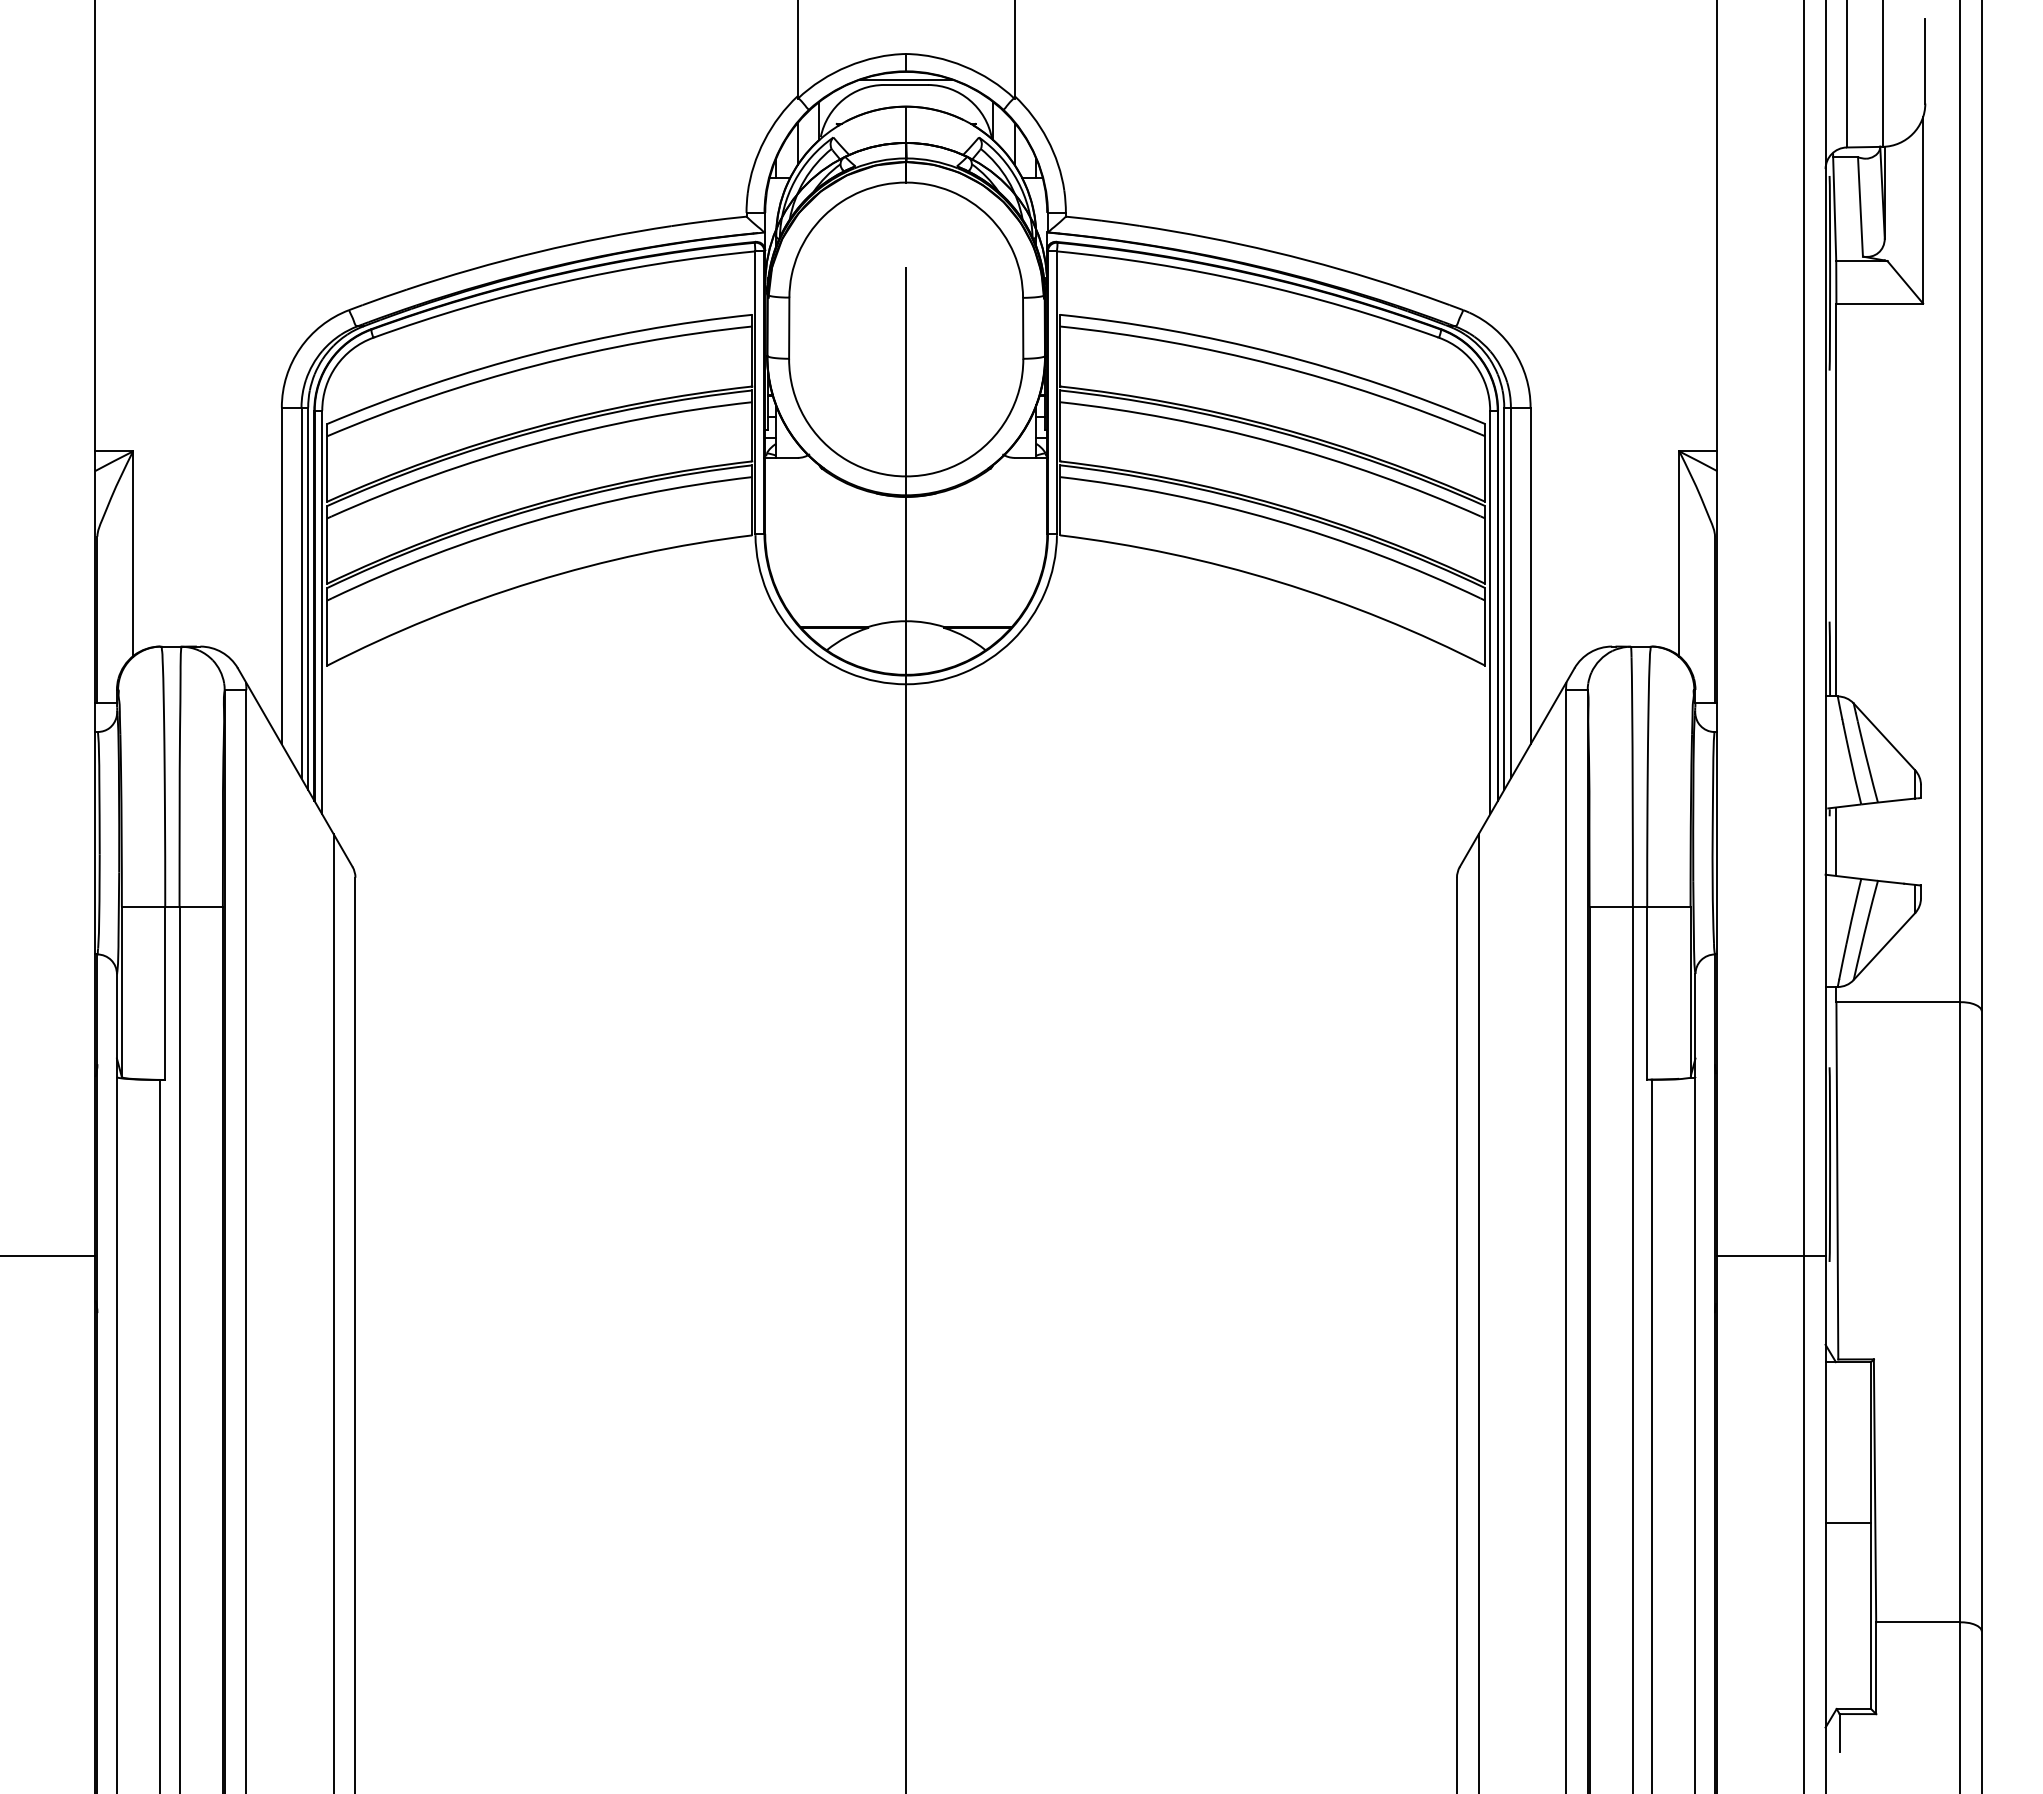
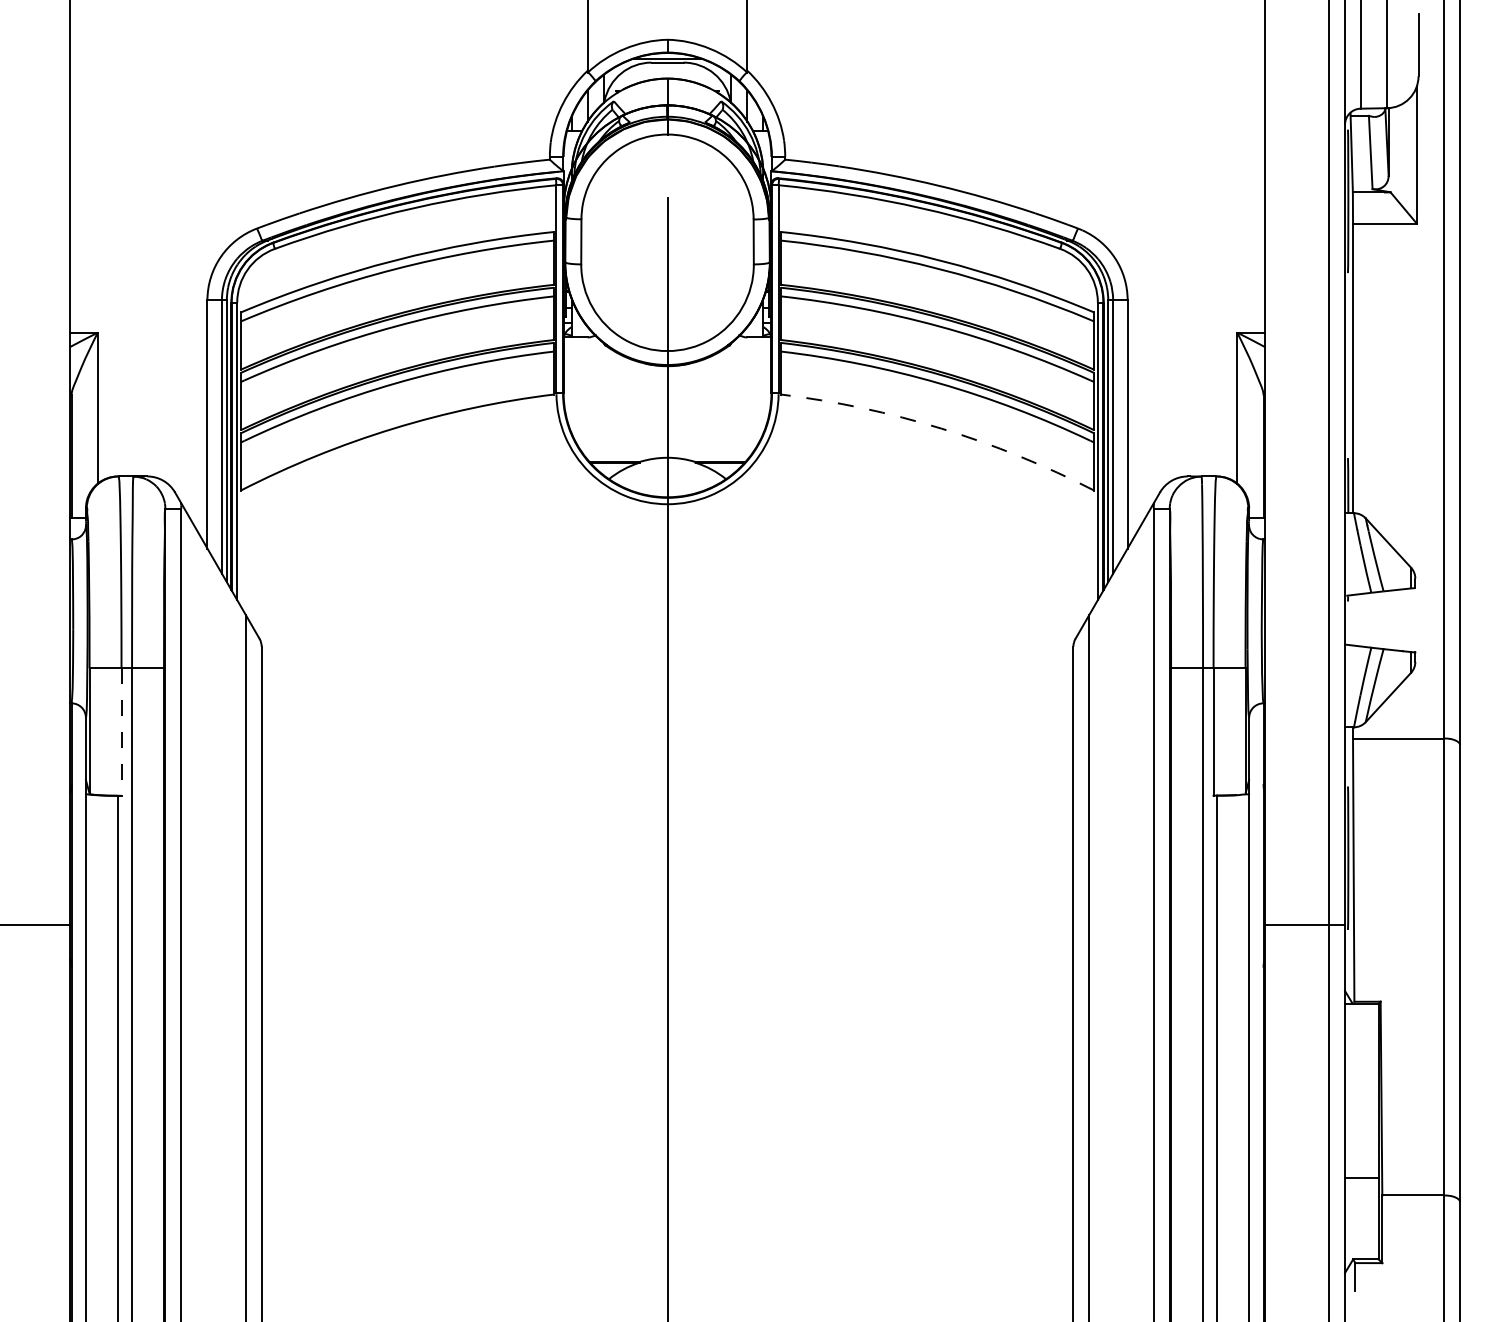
arc: (1278, 581) -> (941, 428), solid -> dashed
line: (1836, 841) -> (1353, 620), removed
line: (165, 993) -> (121, 732), solid -> dashed
line: (1848, 1522) -> (1361, 1177), moved

